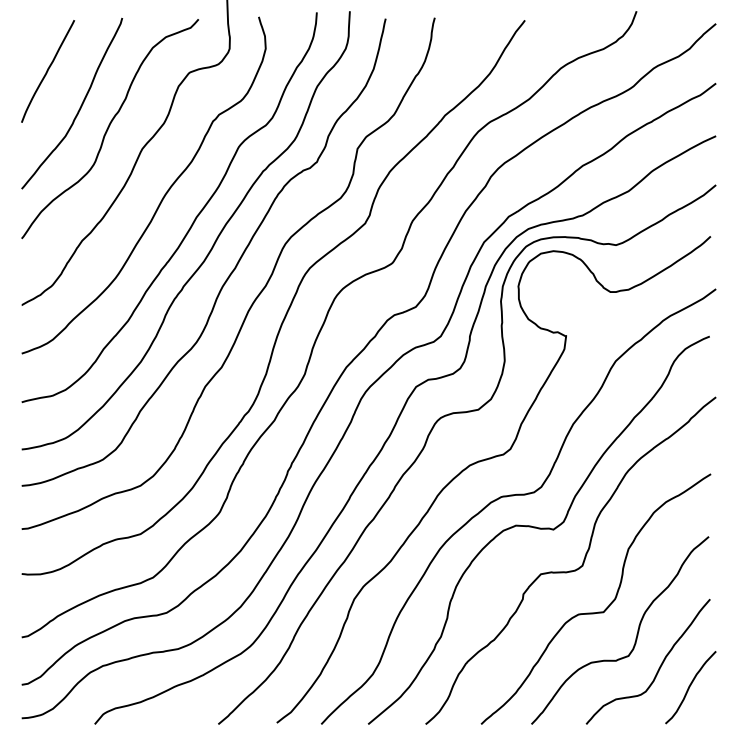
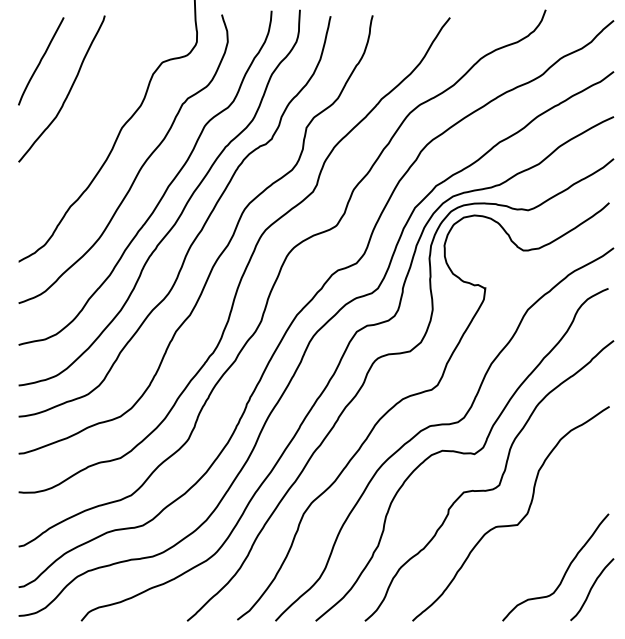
curve: (108, 129) -> (93, 111), removed
curve: (636, 633) -> (545, 543), removed

